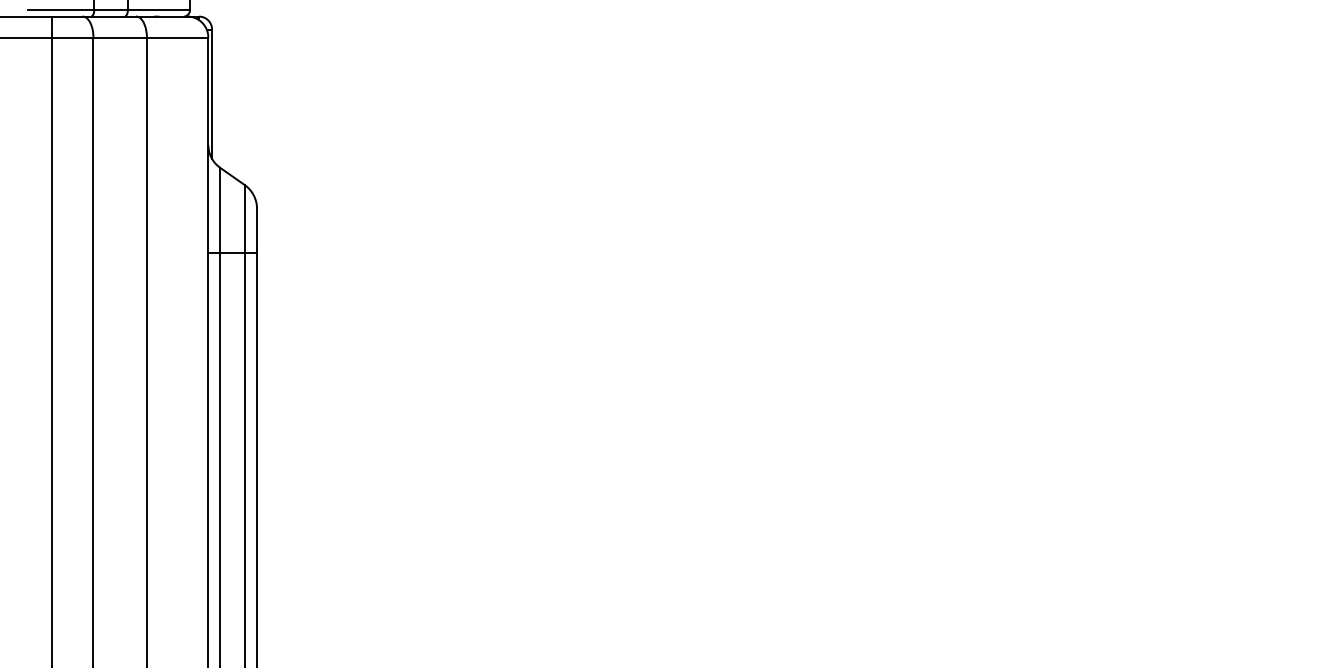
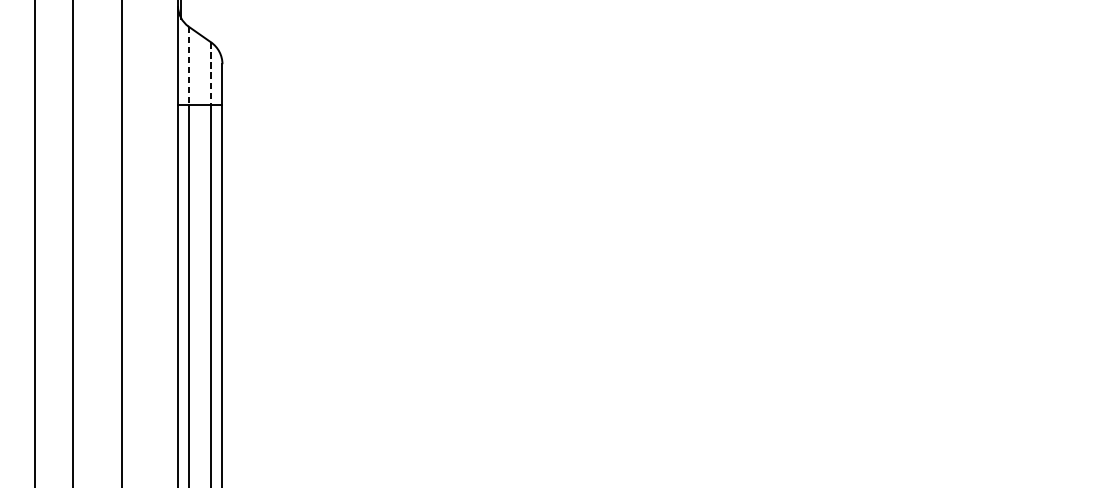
line: (220, 210) -> (189, 65), solid -> dashed
line: (244, 219) -> (211, 73), solid -> dashed

